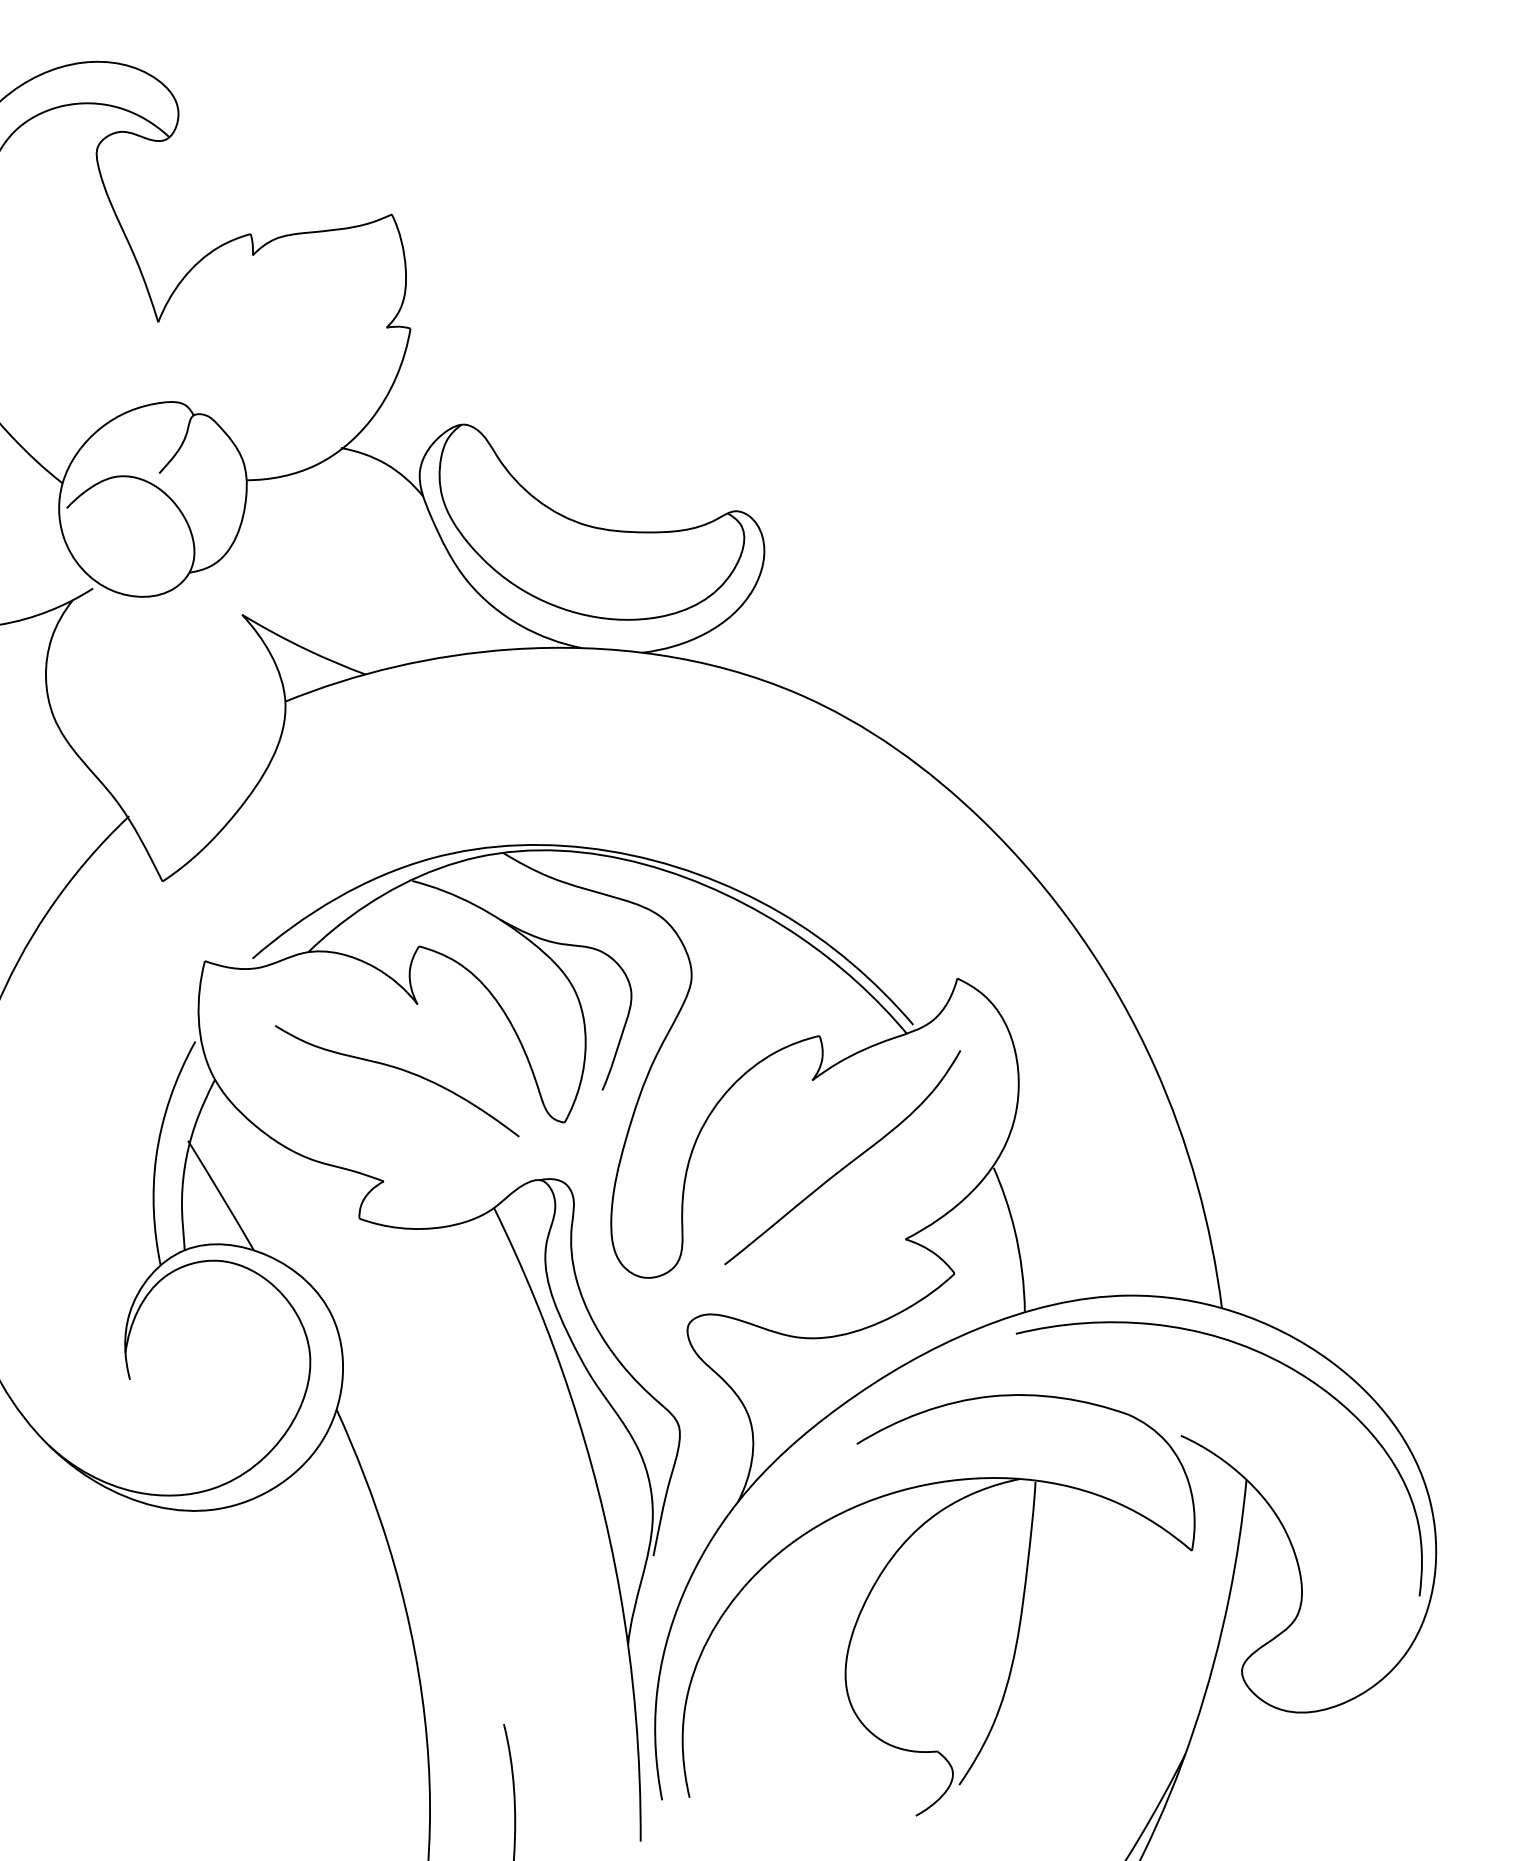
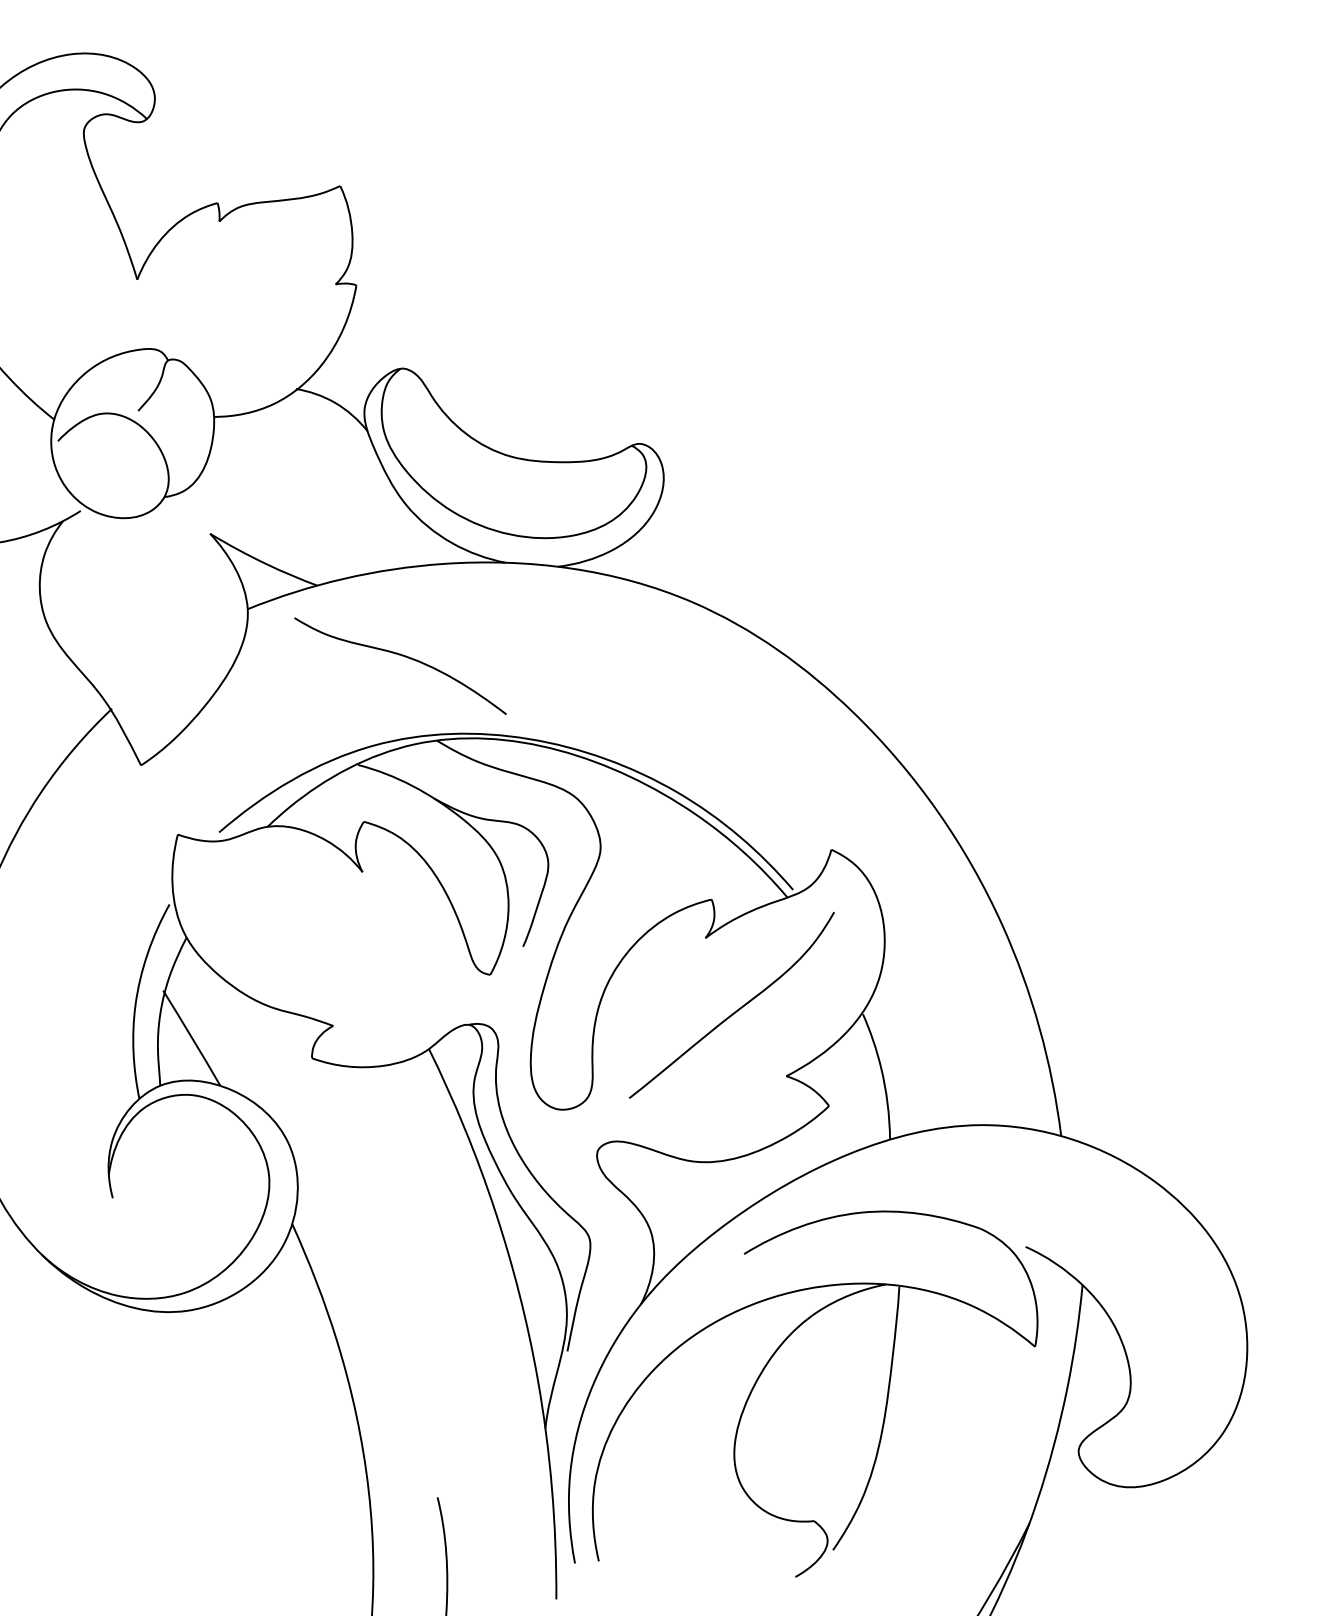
curve: (403, 1071) -> (405, 657), moved
curve: (1263, 1355) -> (1097, 1177), removed

